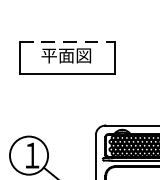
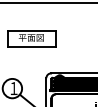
line: (68, 41) -> (32, 30), dashed -> solid

